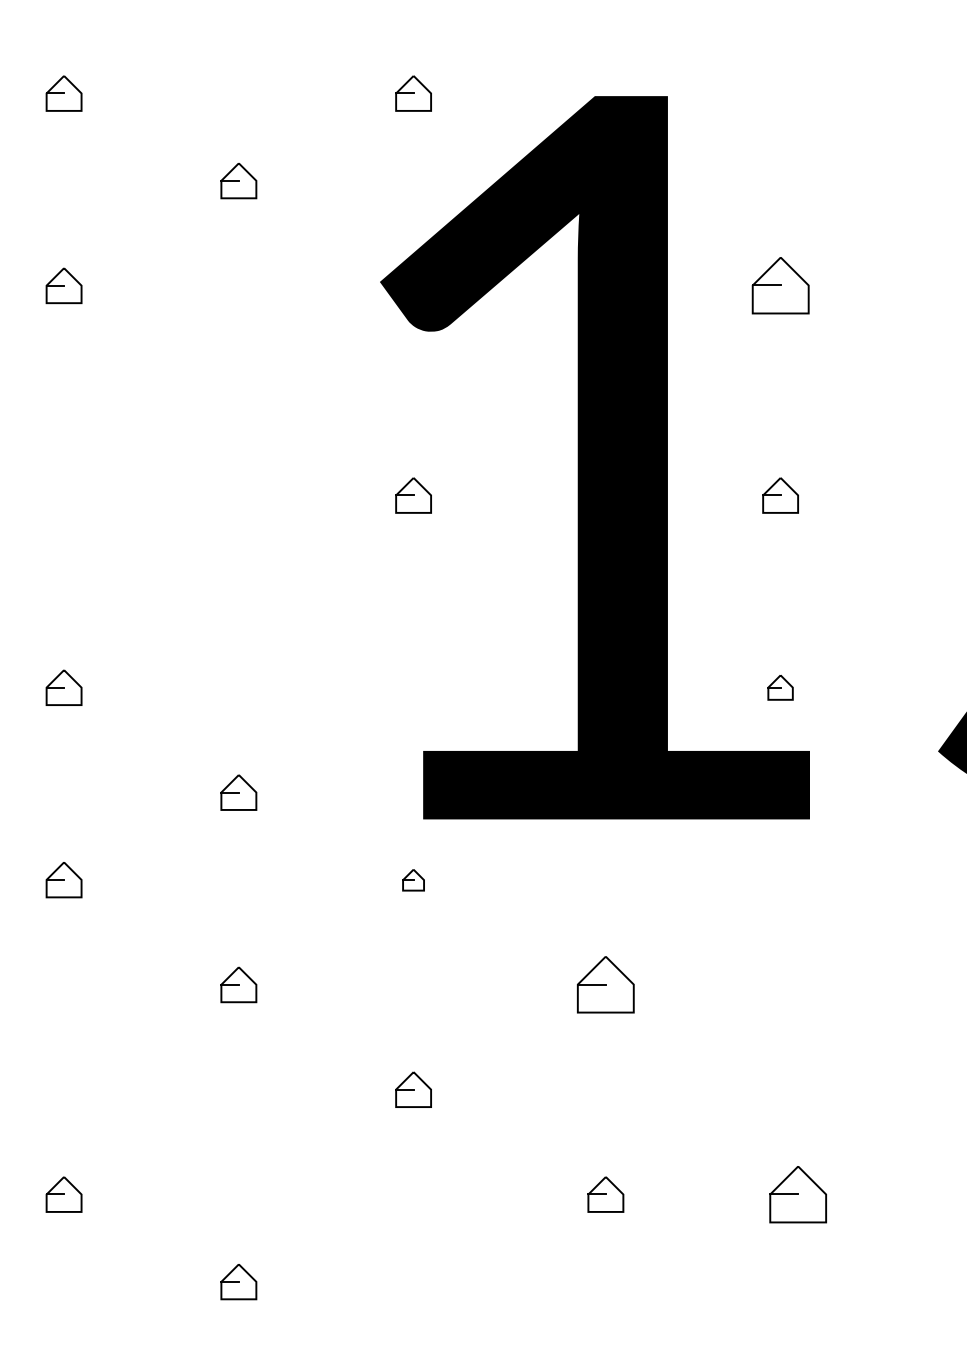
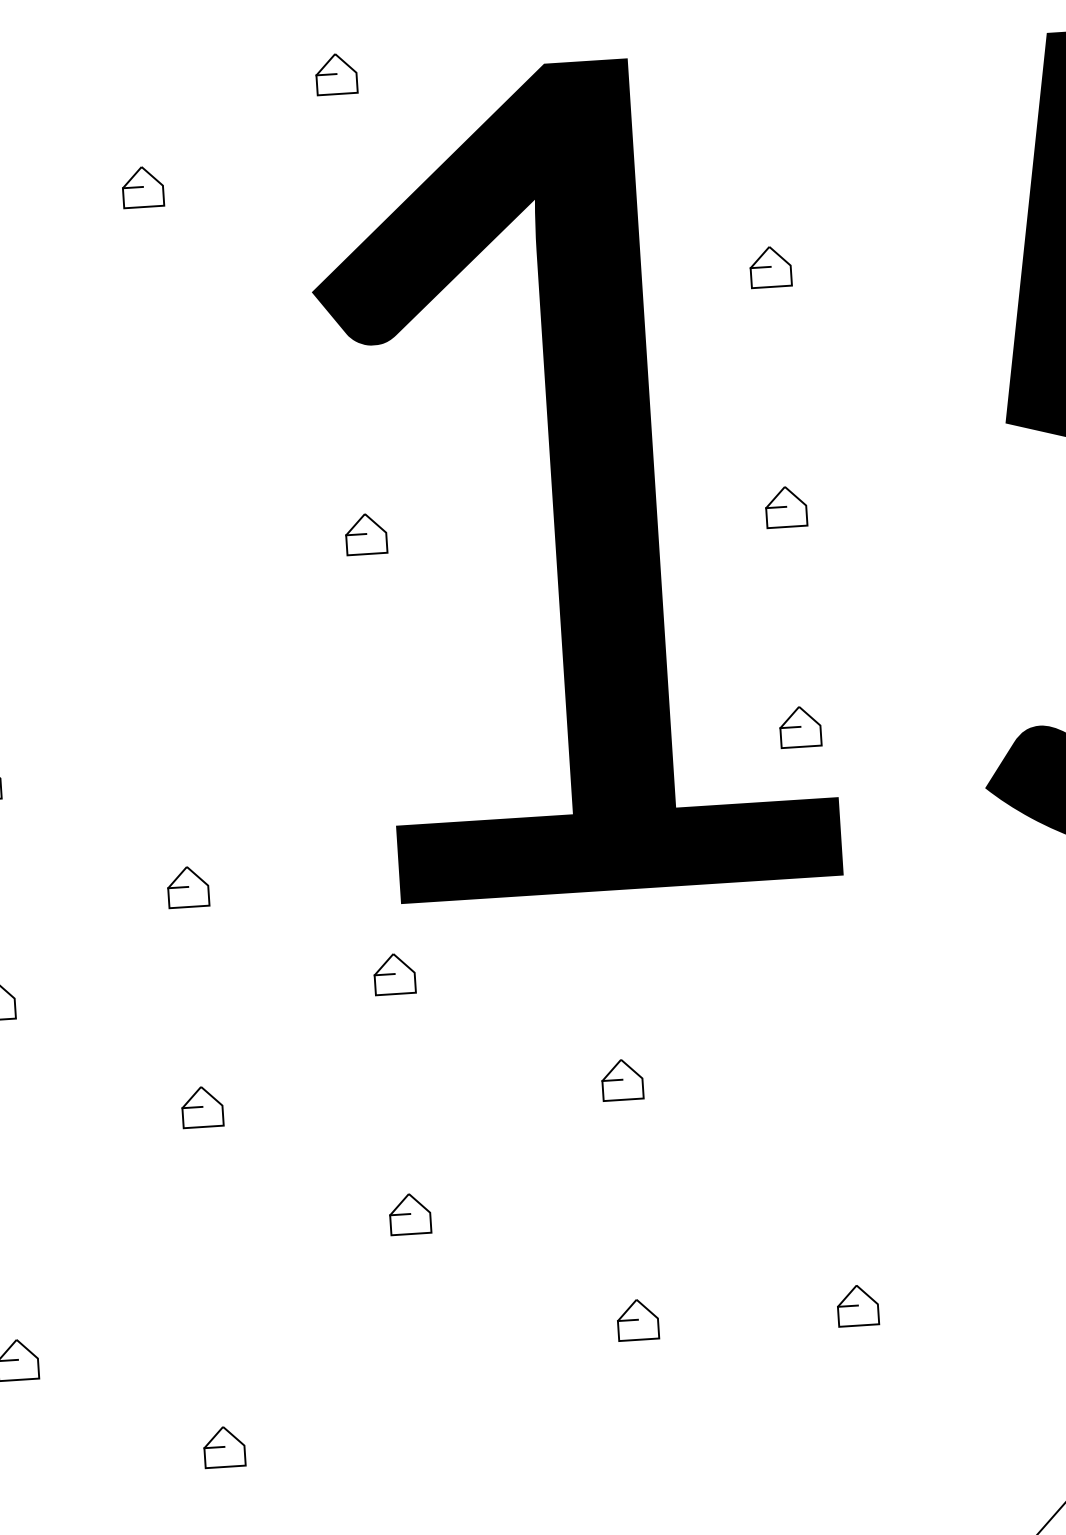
part: (780, 285) -> (770, 266), size x0.62
part: (780, 687) -> (800, 726), size x1.43
part: (413, 880) -> (394, 974), size x1.67
part: (605, 984) -> (621, 1079), size x0.62
part: (797, 1194) -> (857, 1305), size x0.62

